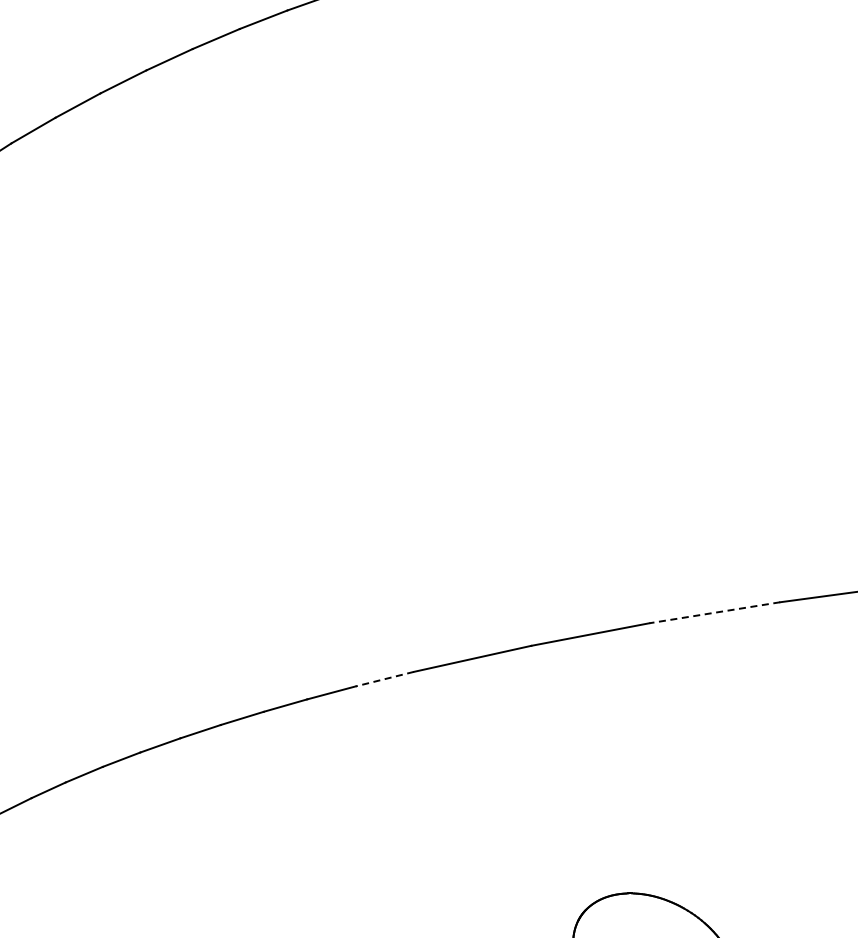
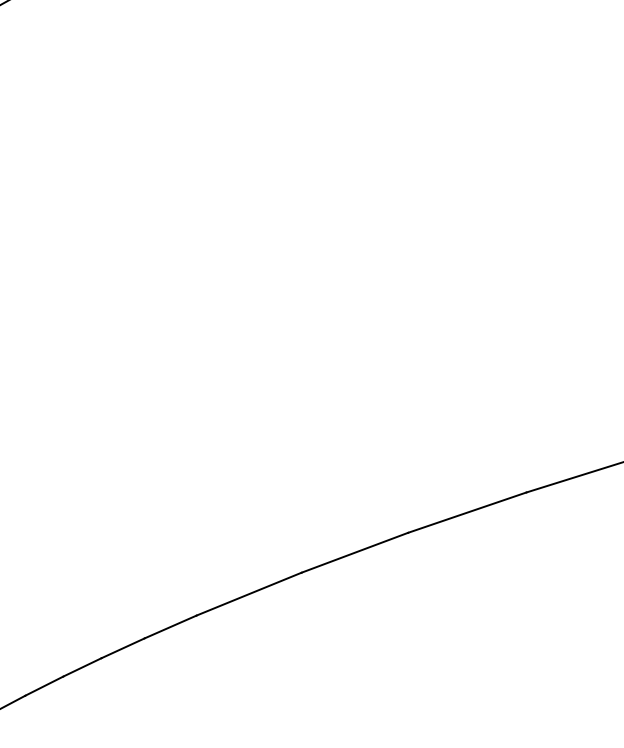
line: (714, 612) -> (466, 512), dashed -> solid
line: (384, 679) -> (170, 627), dashed -> solid

